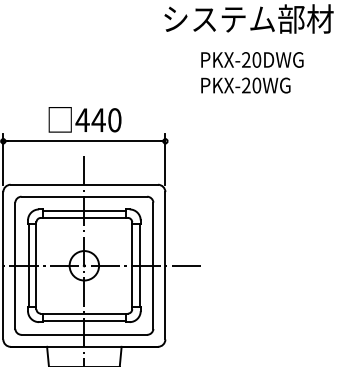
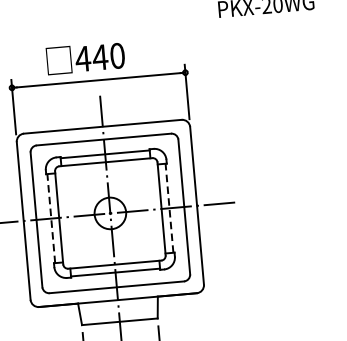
text: (84, 119) -> (85, 57), moved
line: (29, 265) -> (51, 218), solid -> dashed
line: (139, 265) -> (169, 207), solid -> dashed

